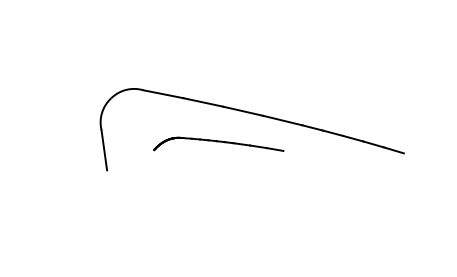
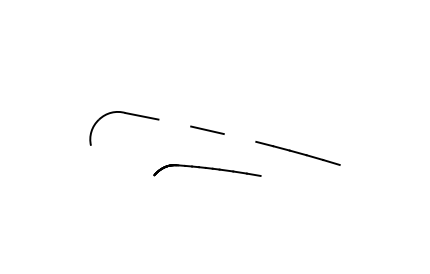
line: (203, 101) -> (174, 122), removed
line: (282, 120) -> (239, 137), removed
part: (218, 144) -> (207, 170), moved
line: (104, 149) -> (93, 161), removed

